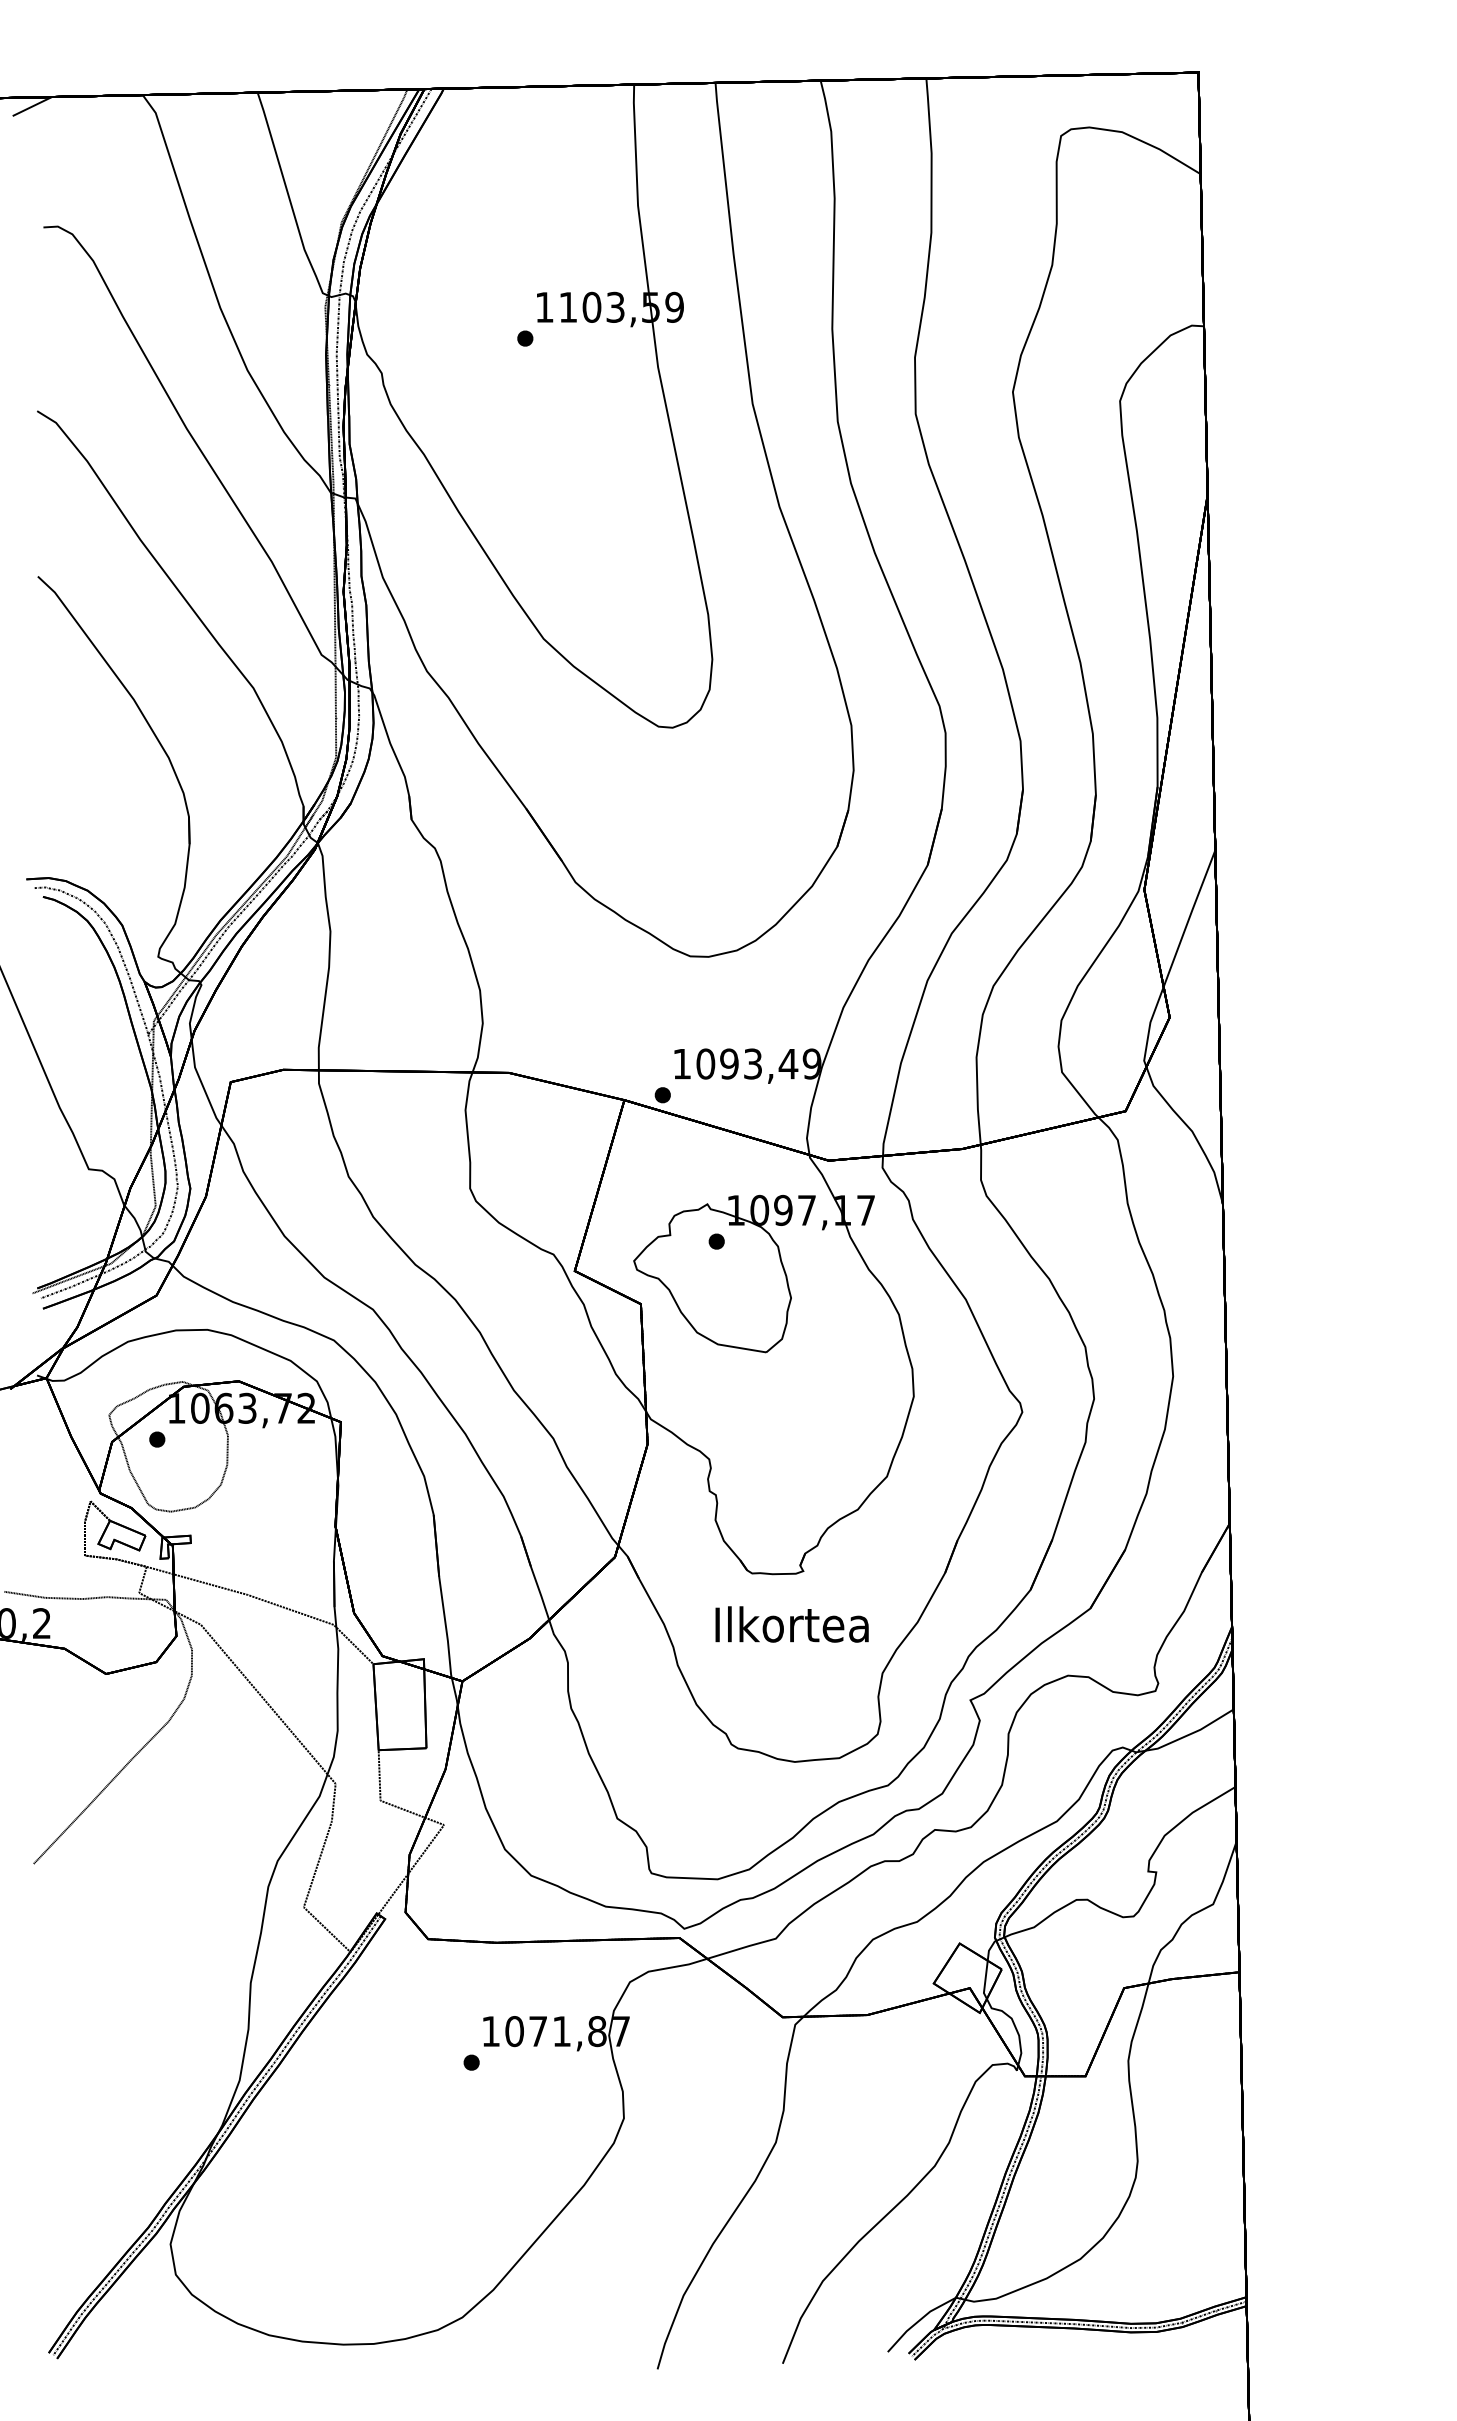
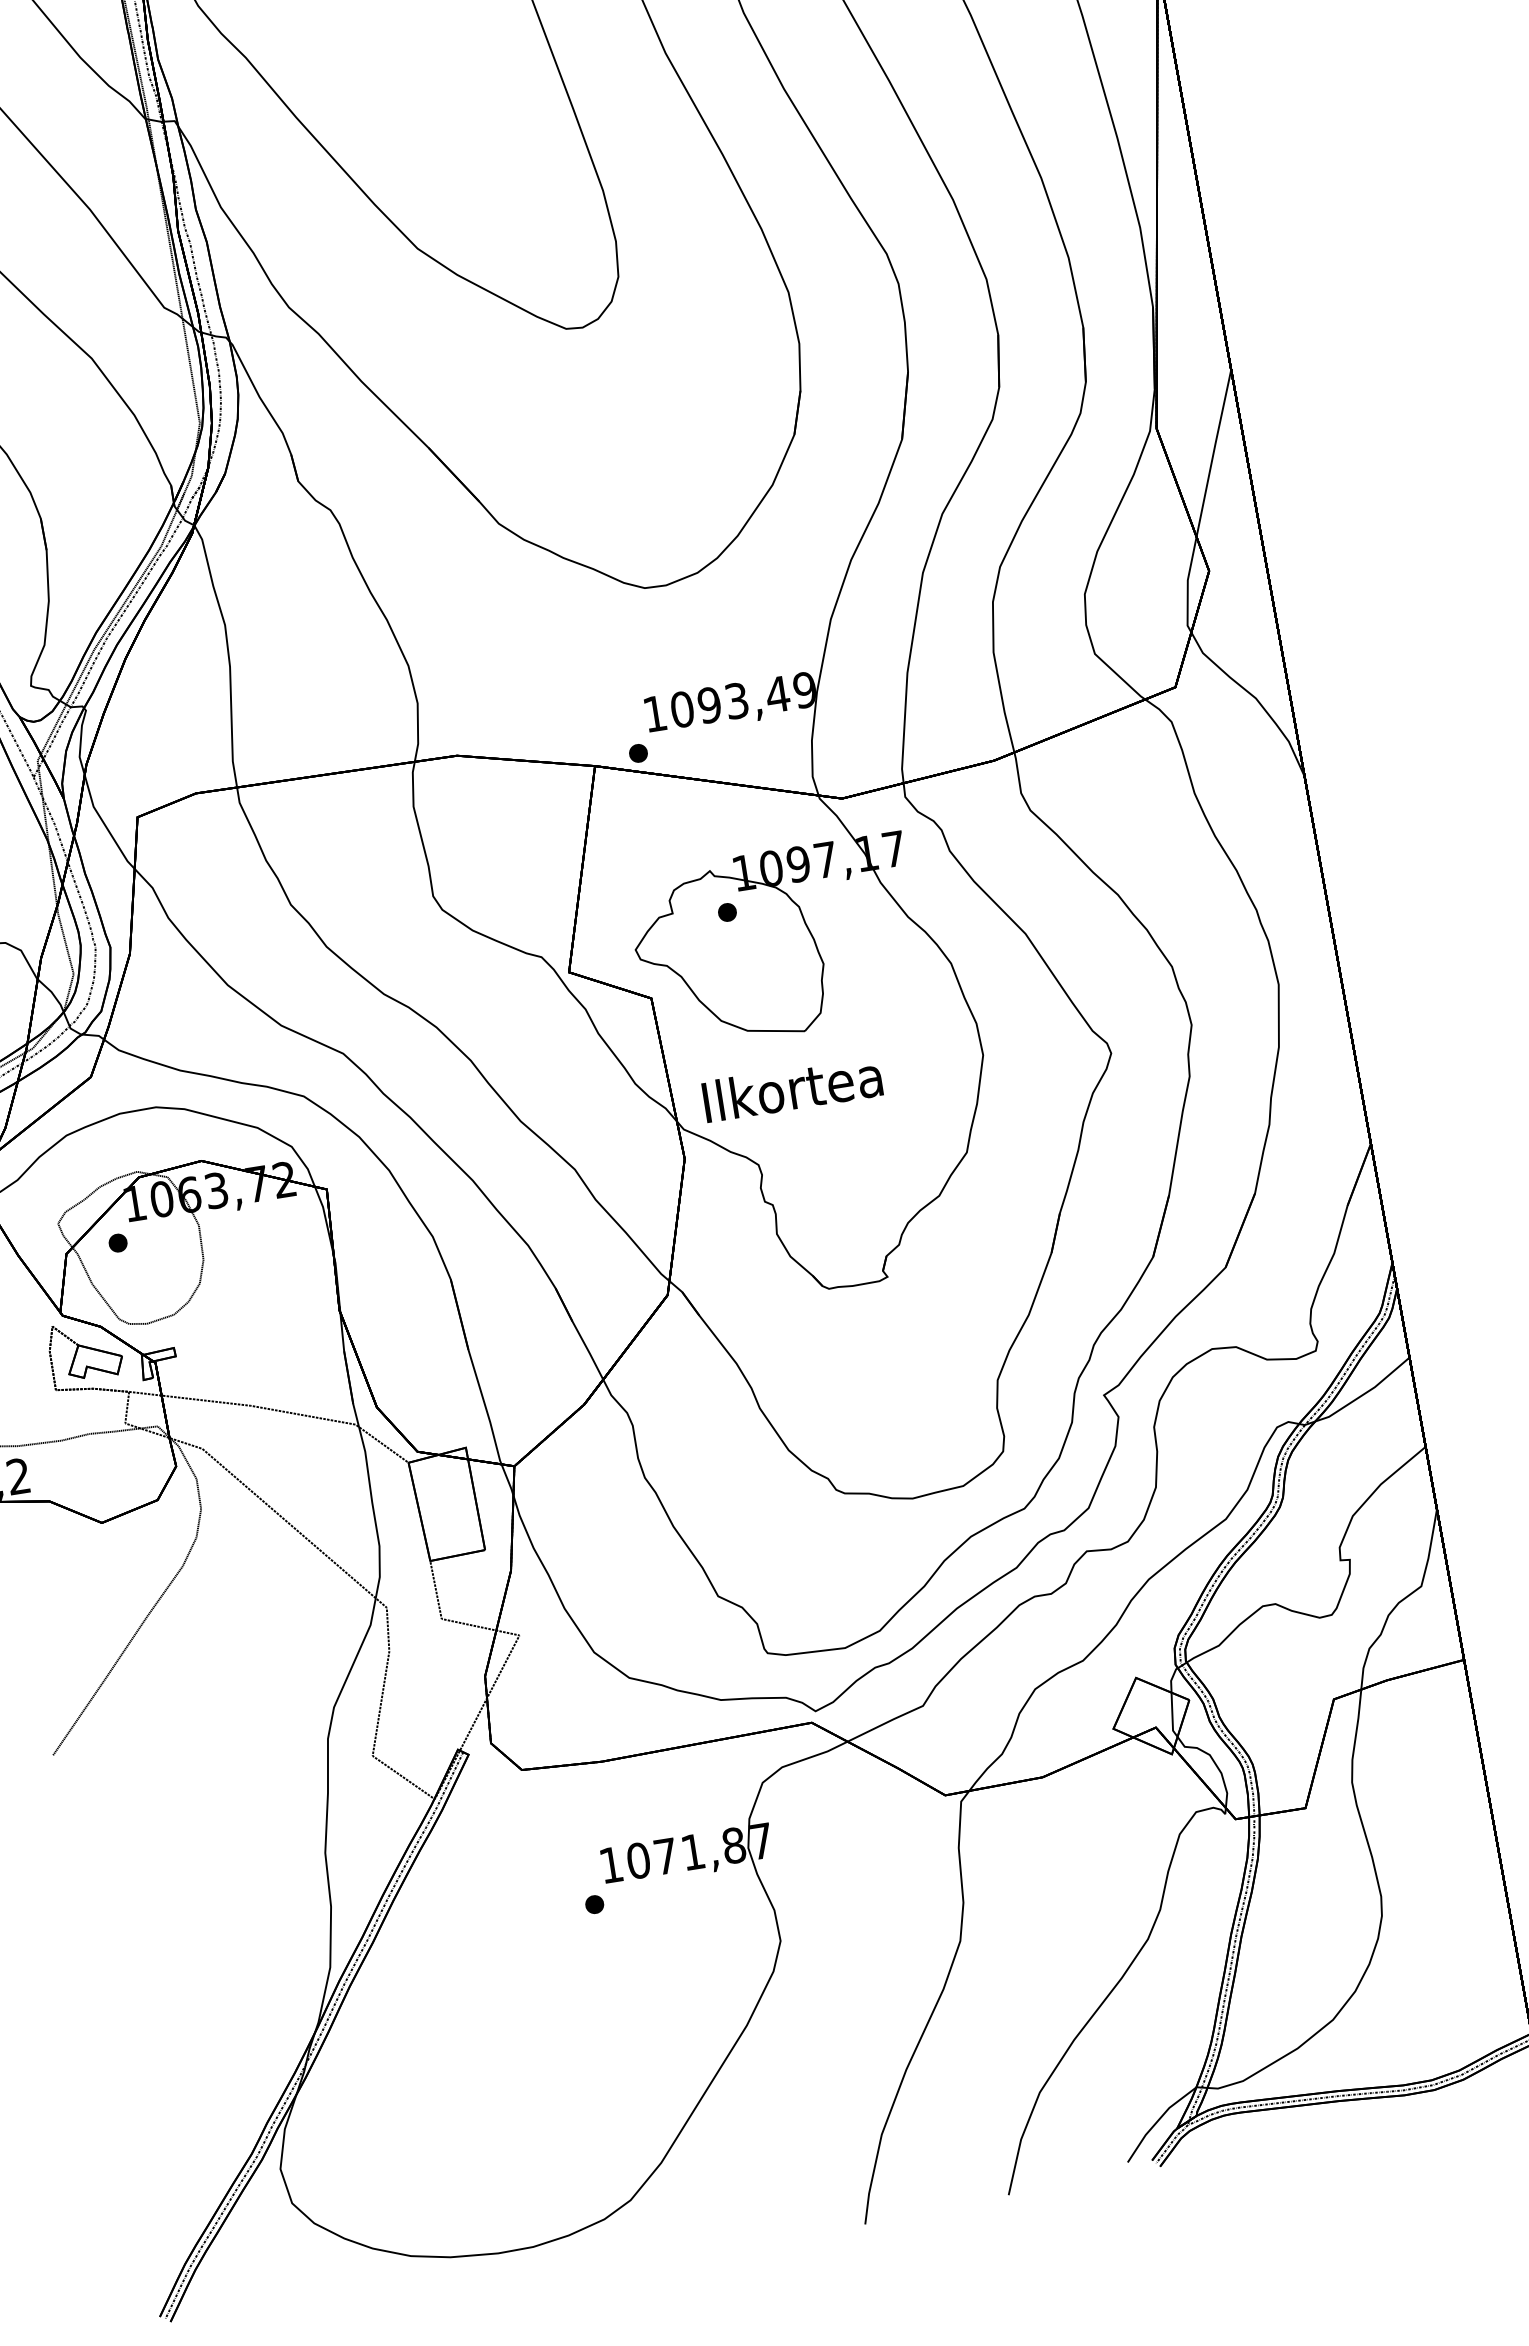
text: (791, 1624) -> (791, 1088), moved

